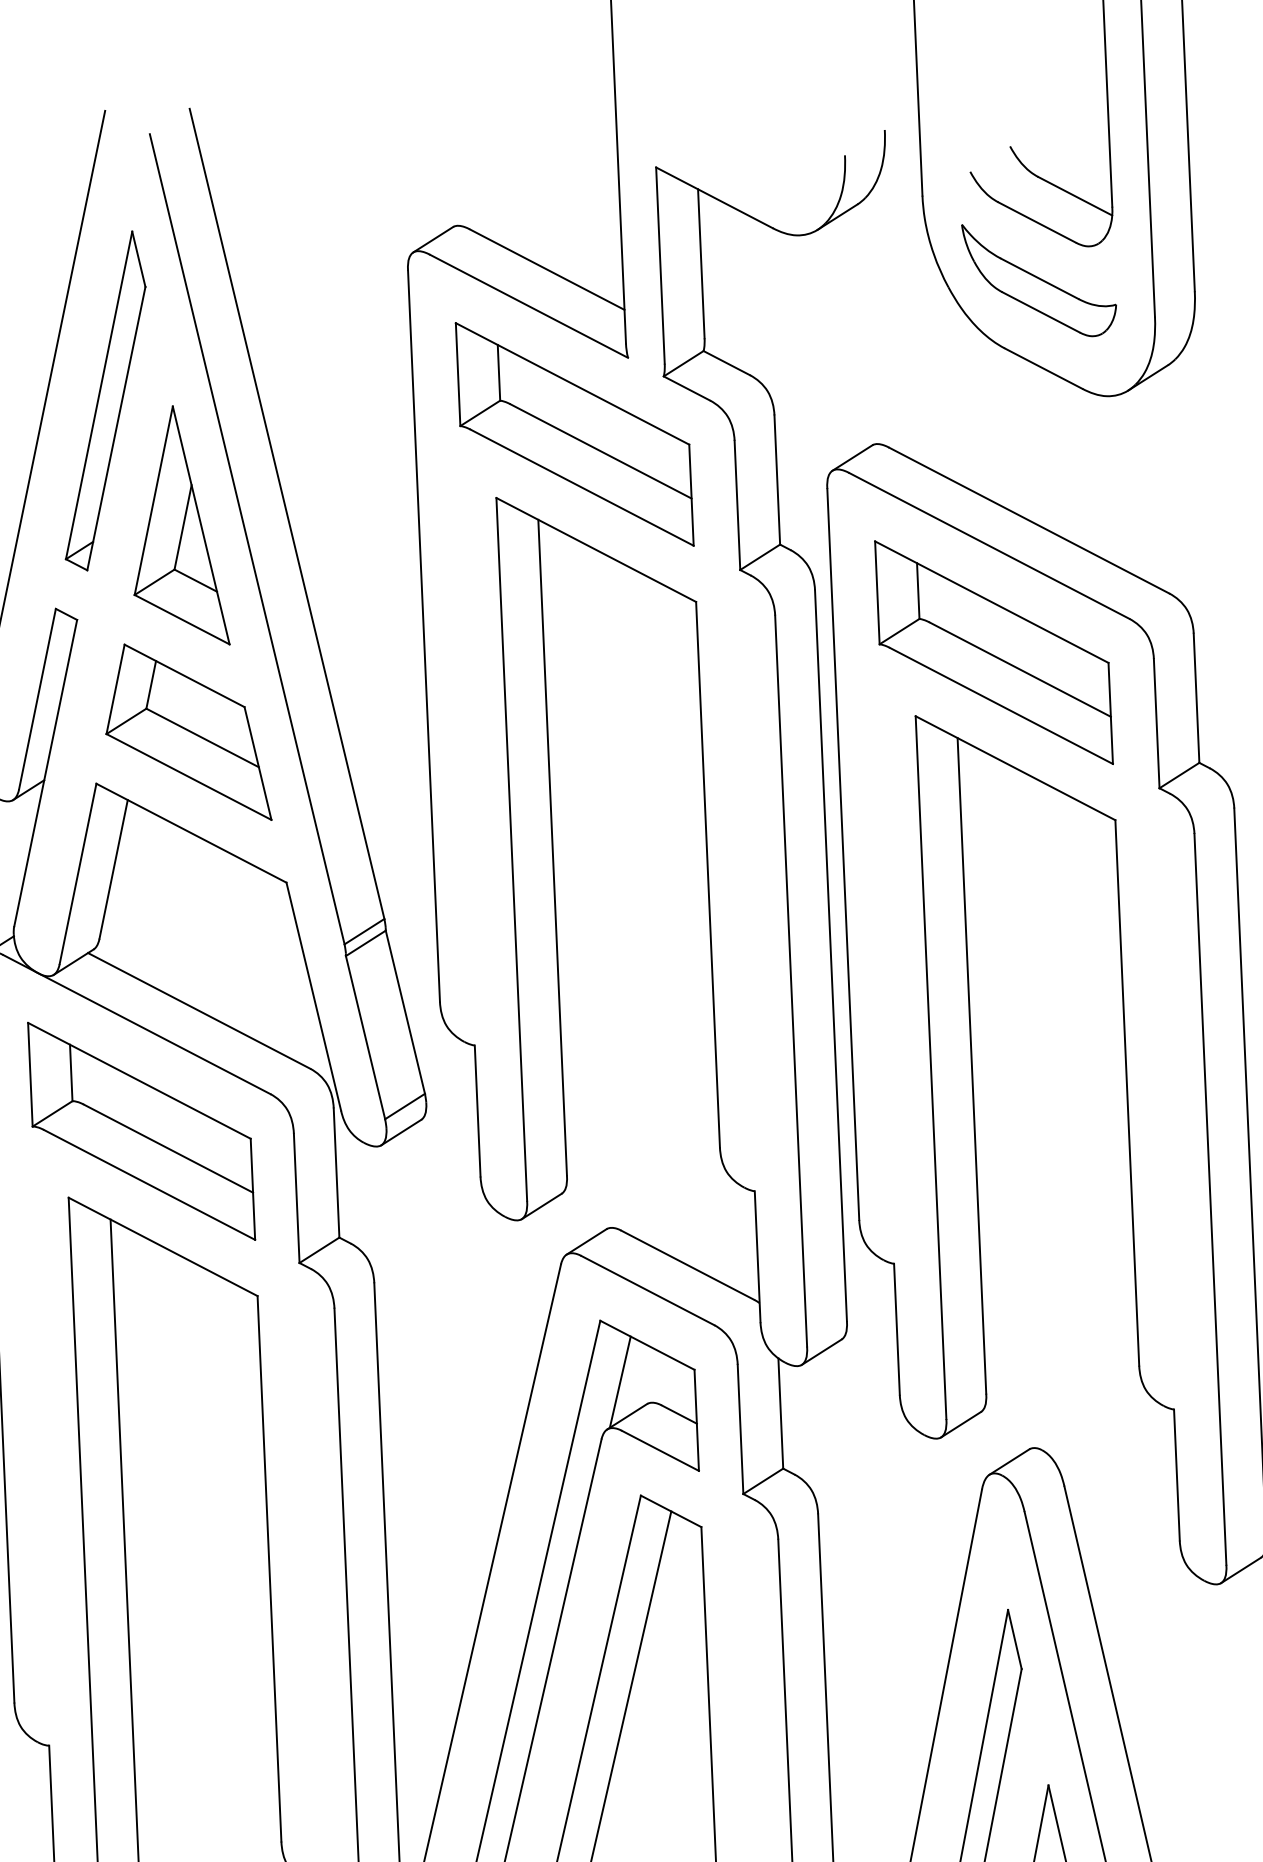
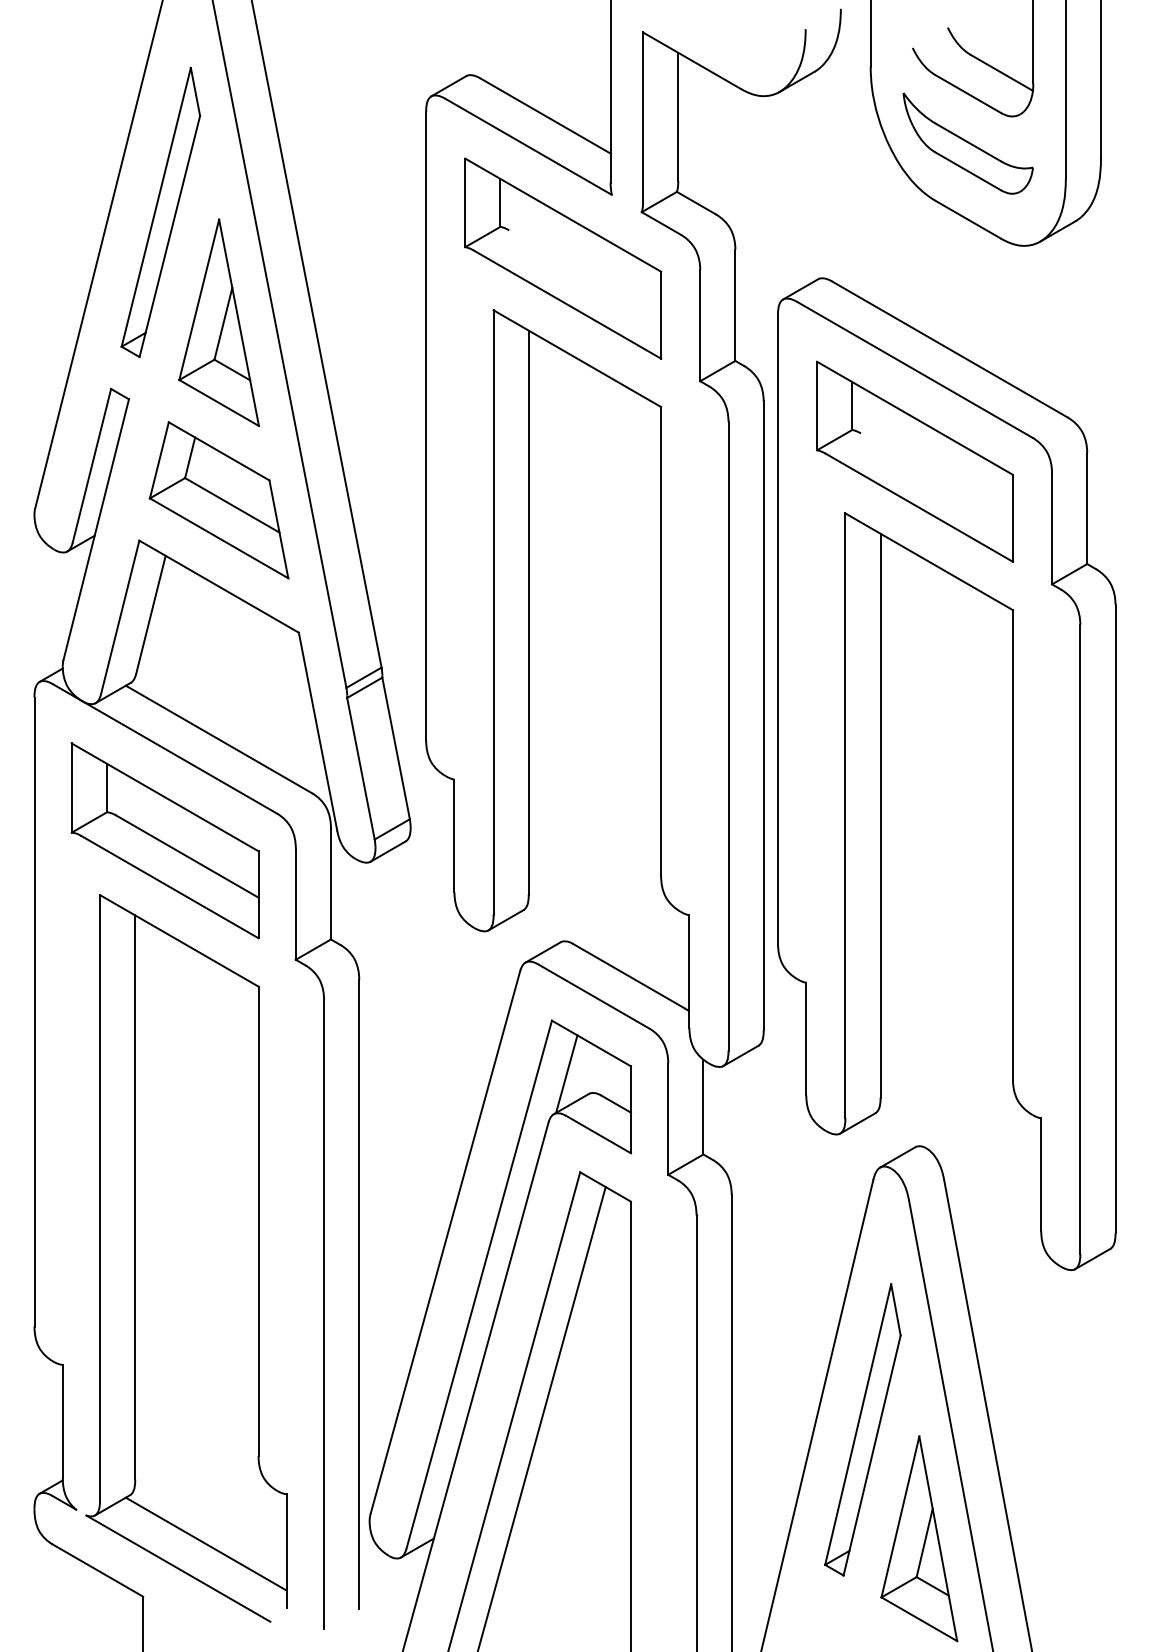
line: (601, 451) -> (585, 274), removed
line: (1019, 669) -> (936, 477), removed

